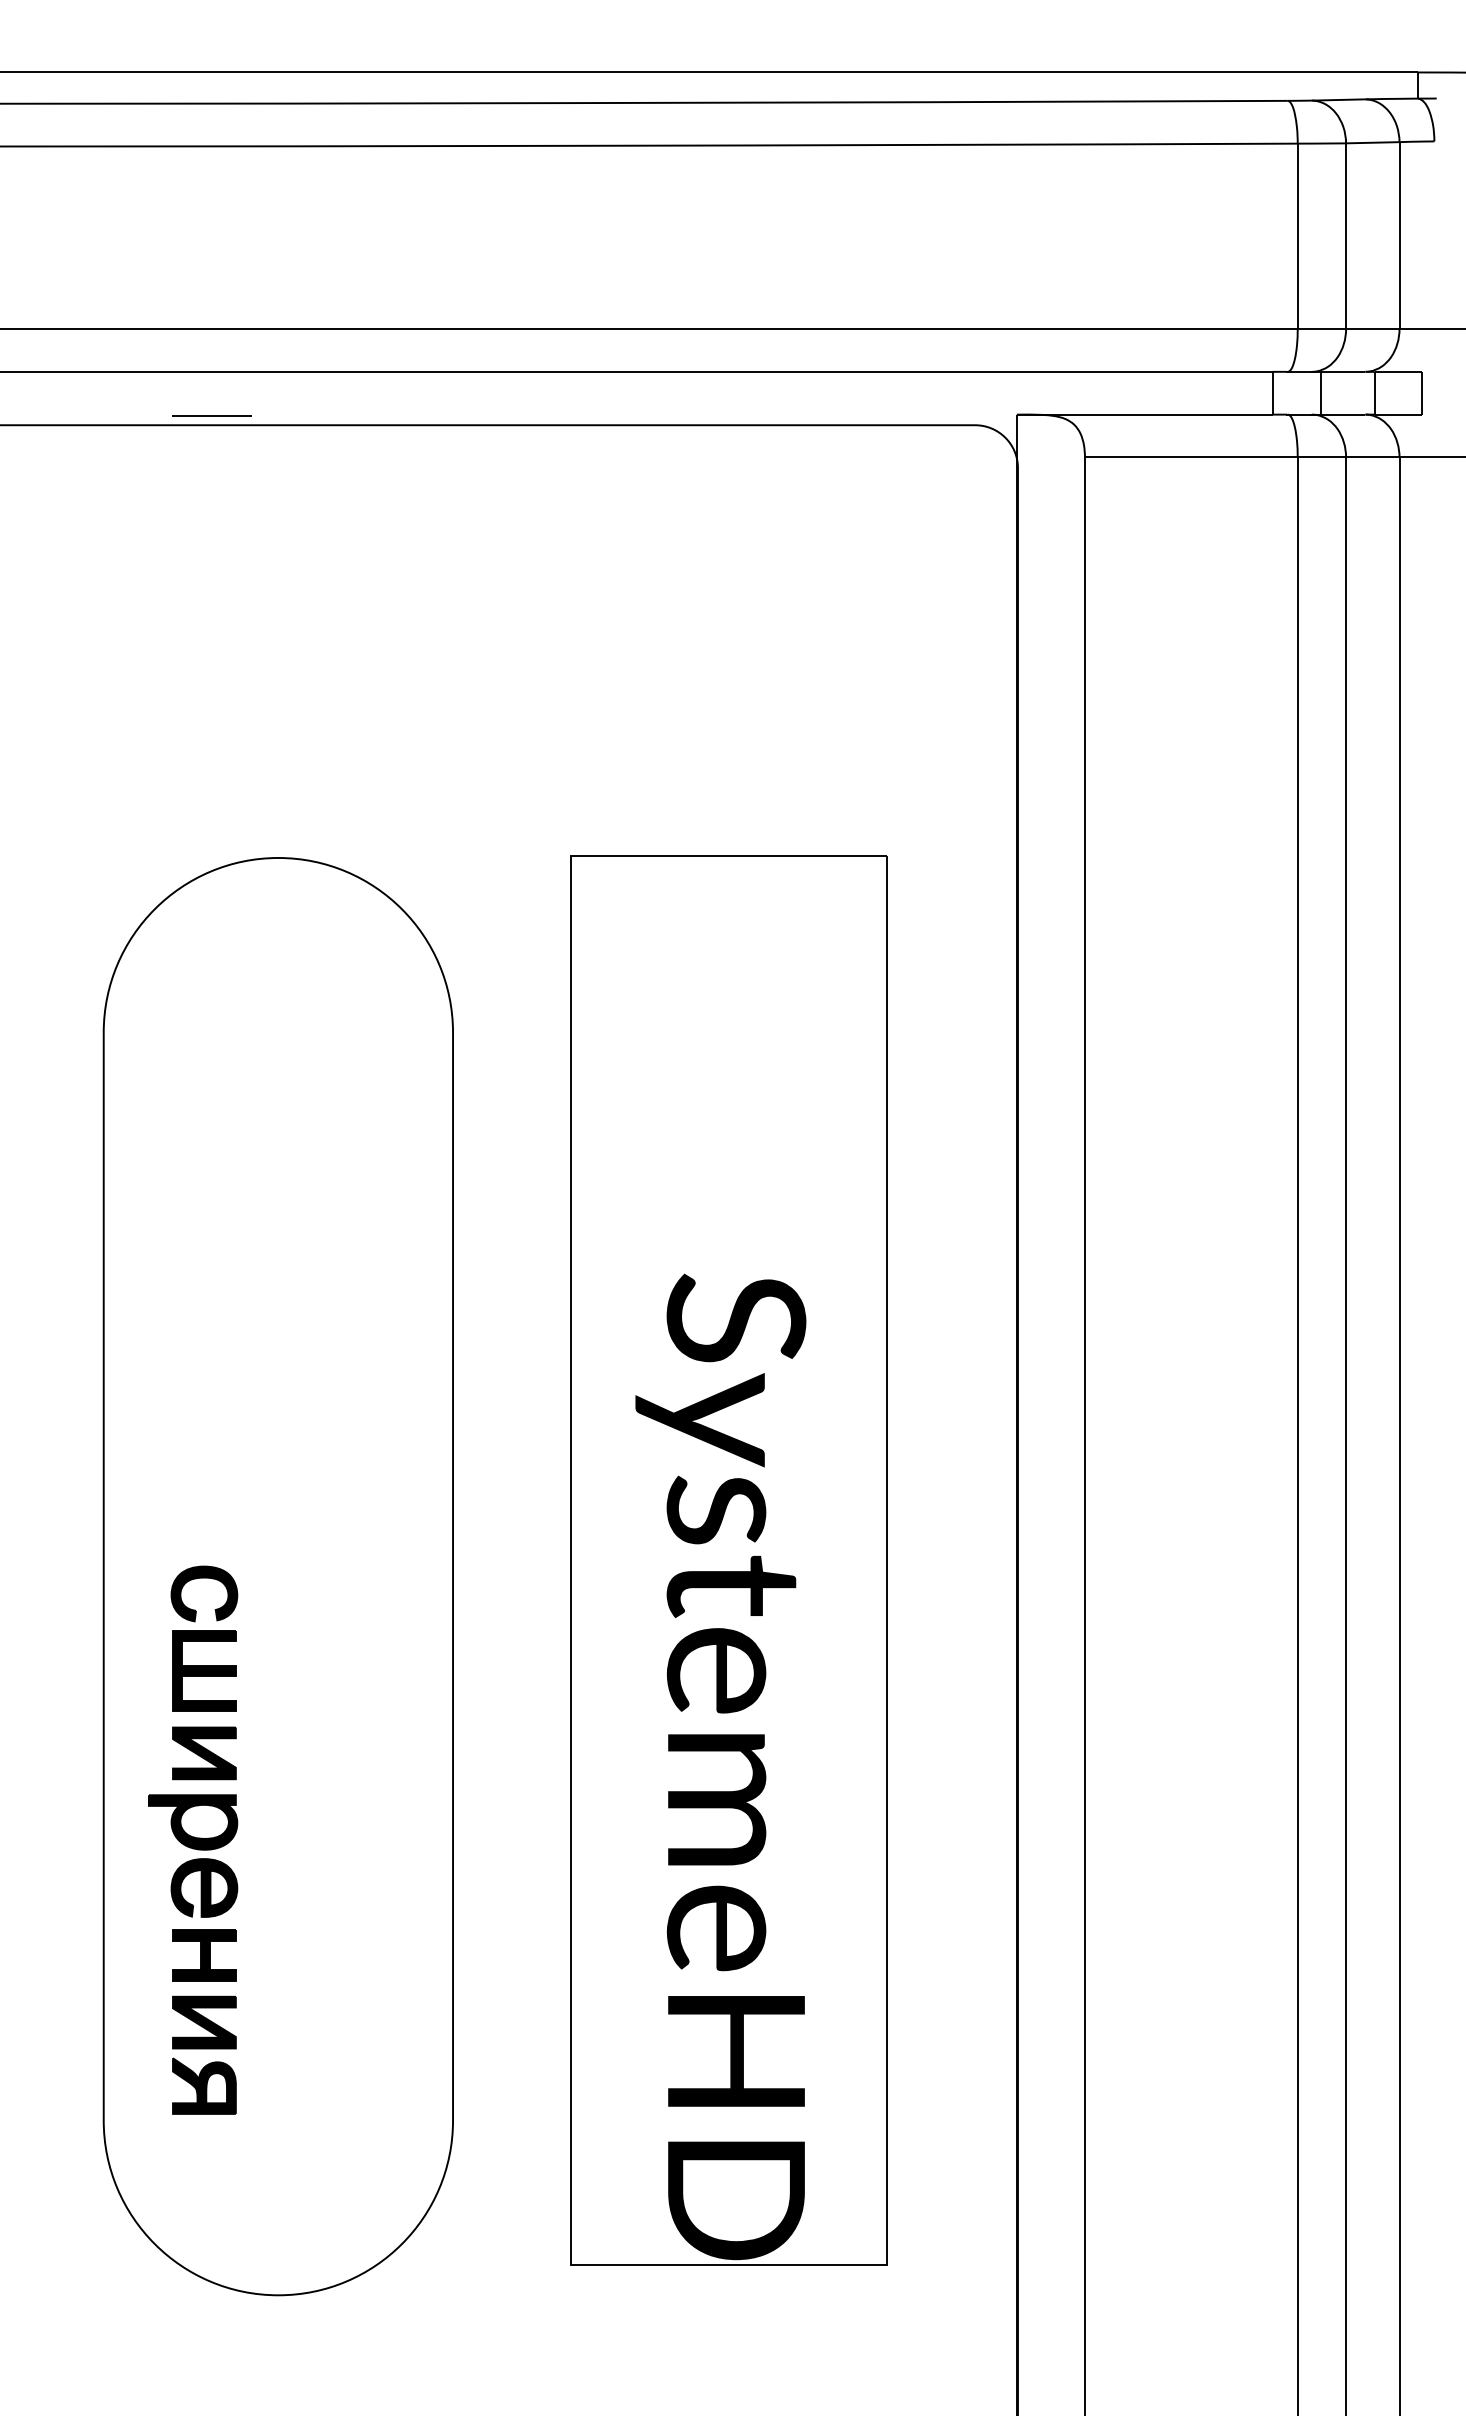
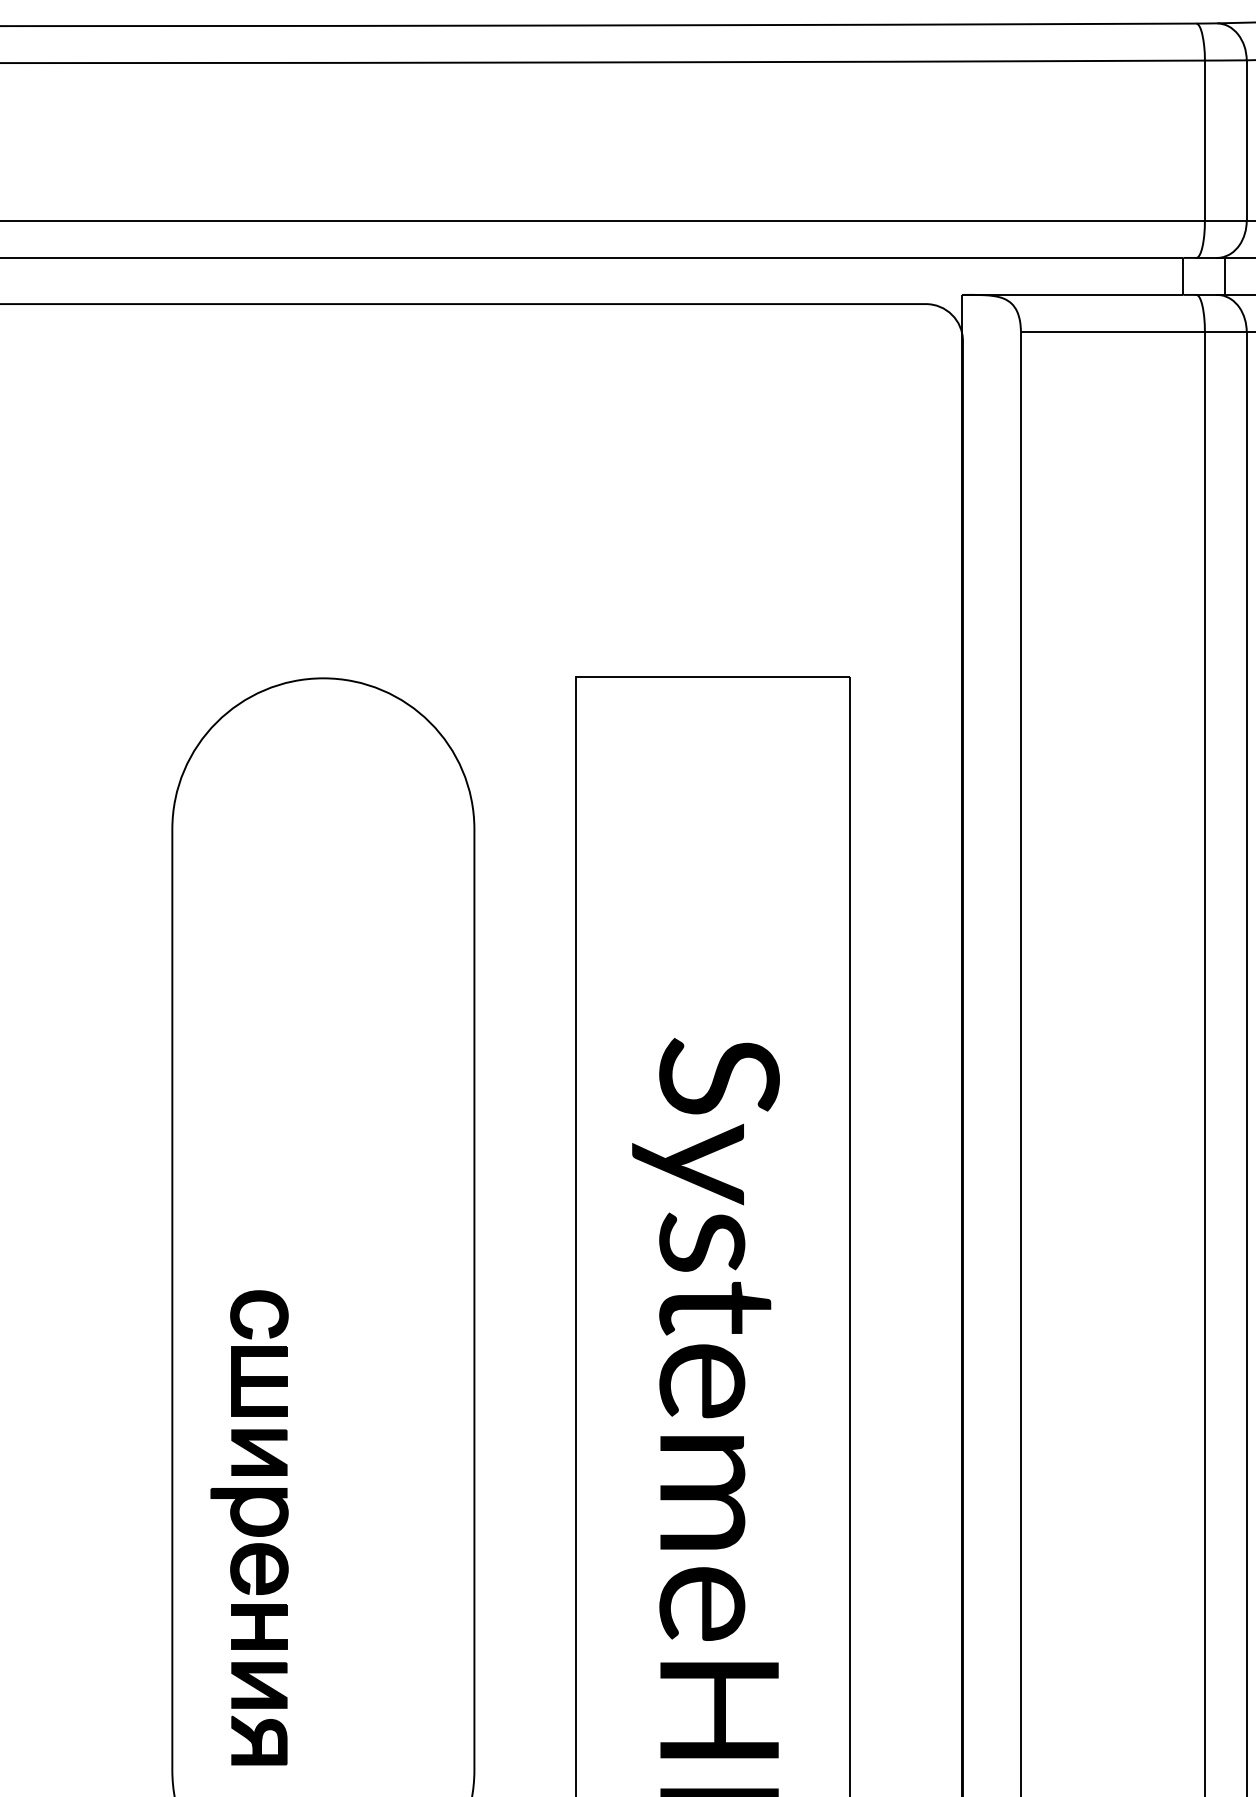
line: (211, 415) -> (265, 295), removed

